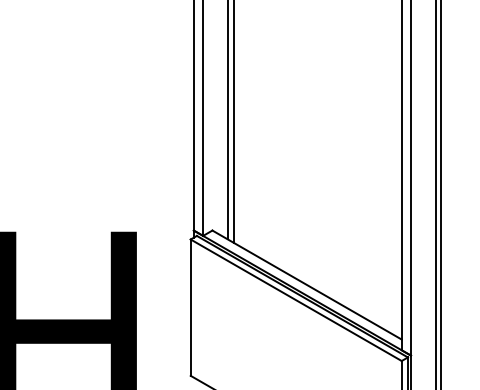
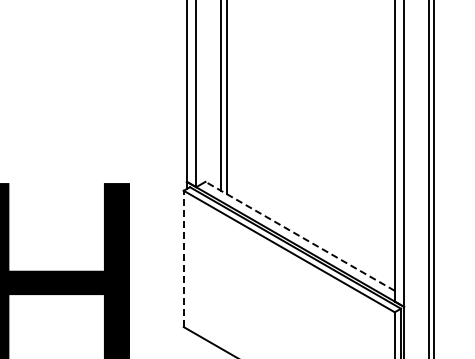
line: (306, 284) -> (299, 235), solid -> dashed
line: (190, 307) -> (183, 258), solid -> dashed

